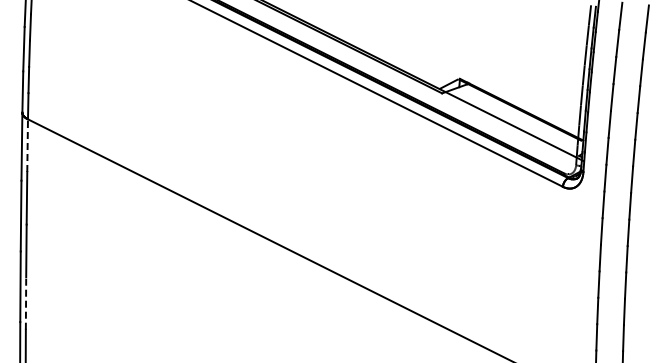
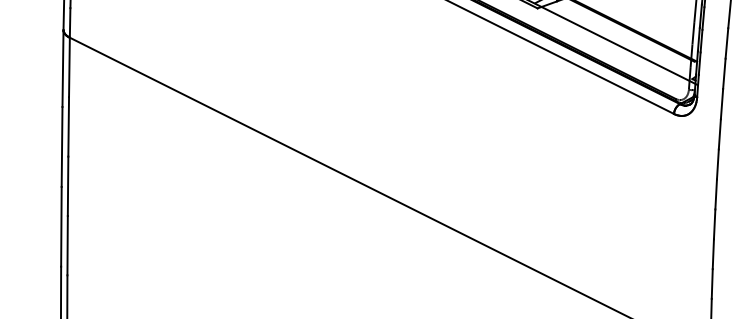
line: (27, 145) -> (69, 67), dashed -> solid
line: (26, 302) -> (68, 244), dashed -> solid

